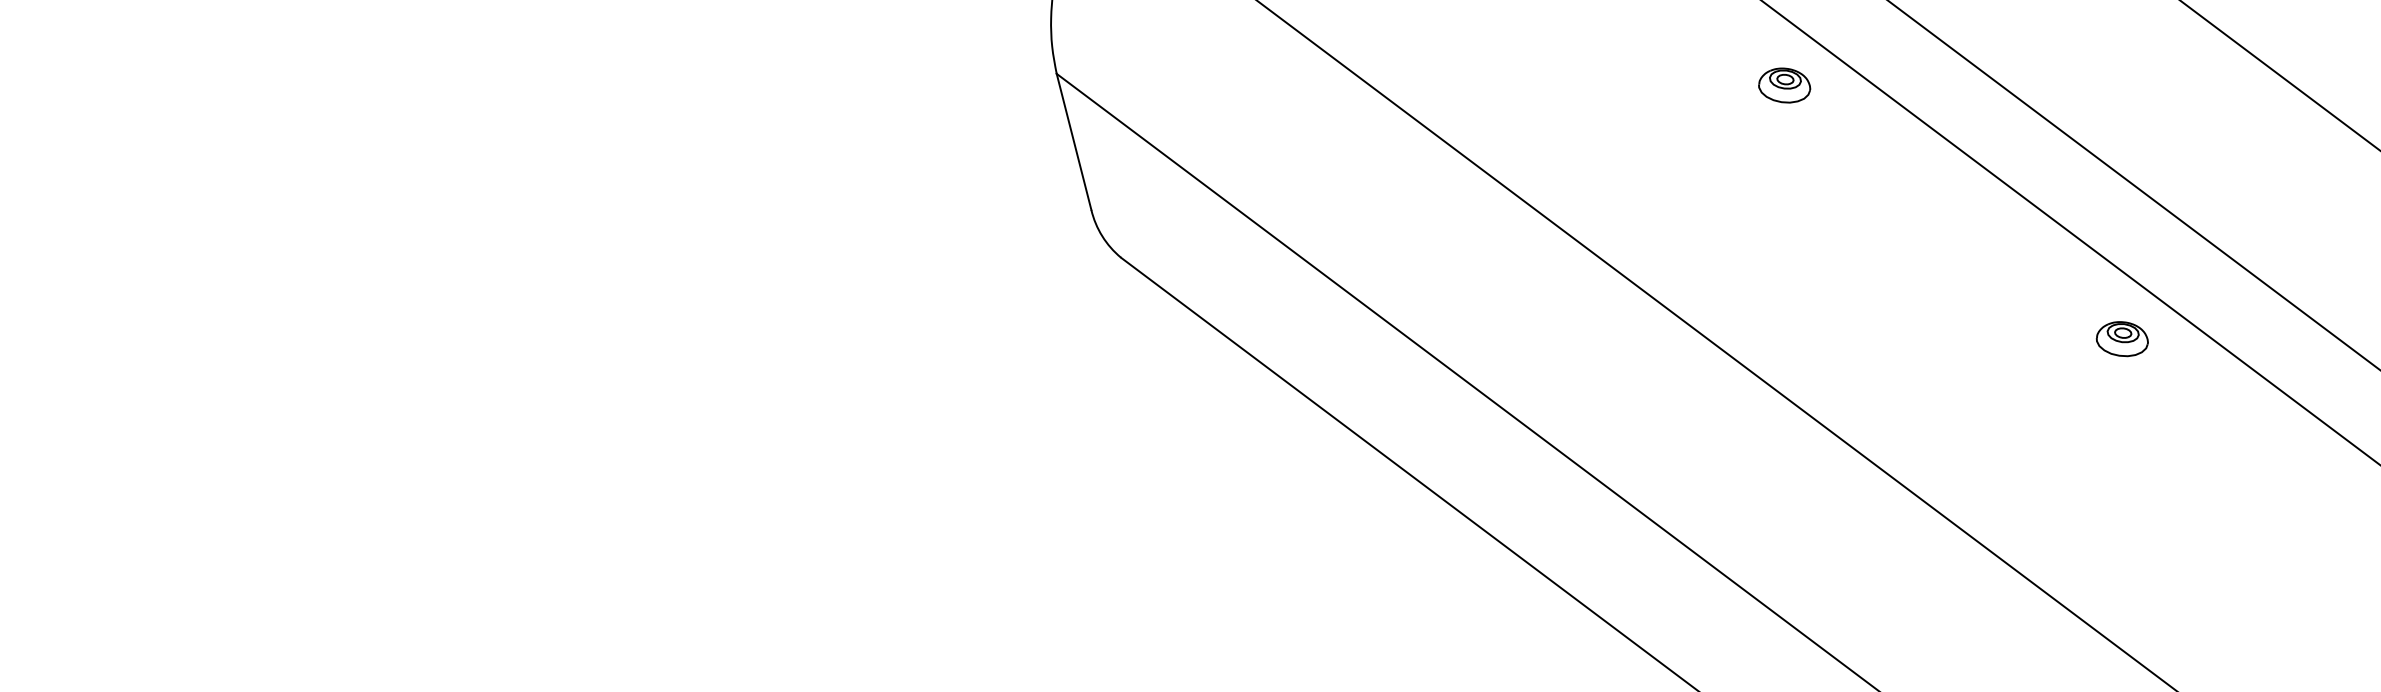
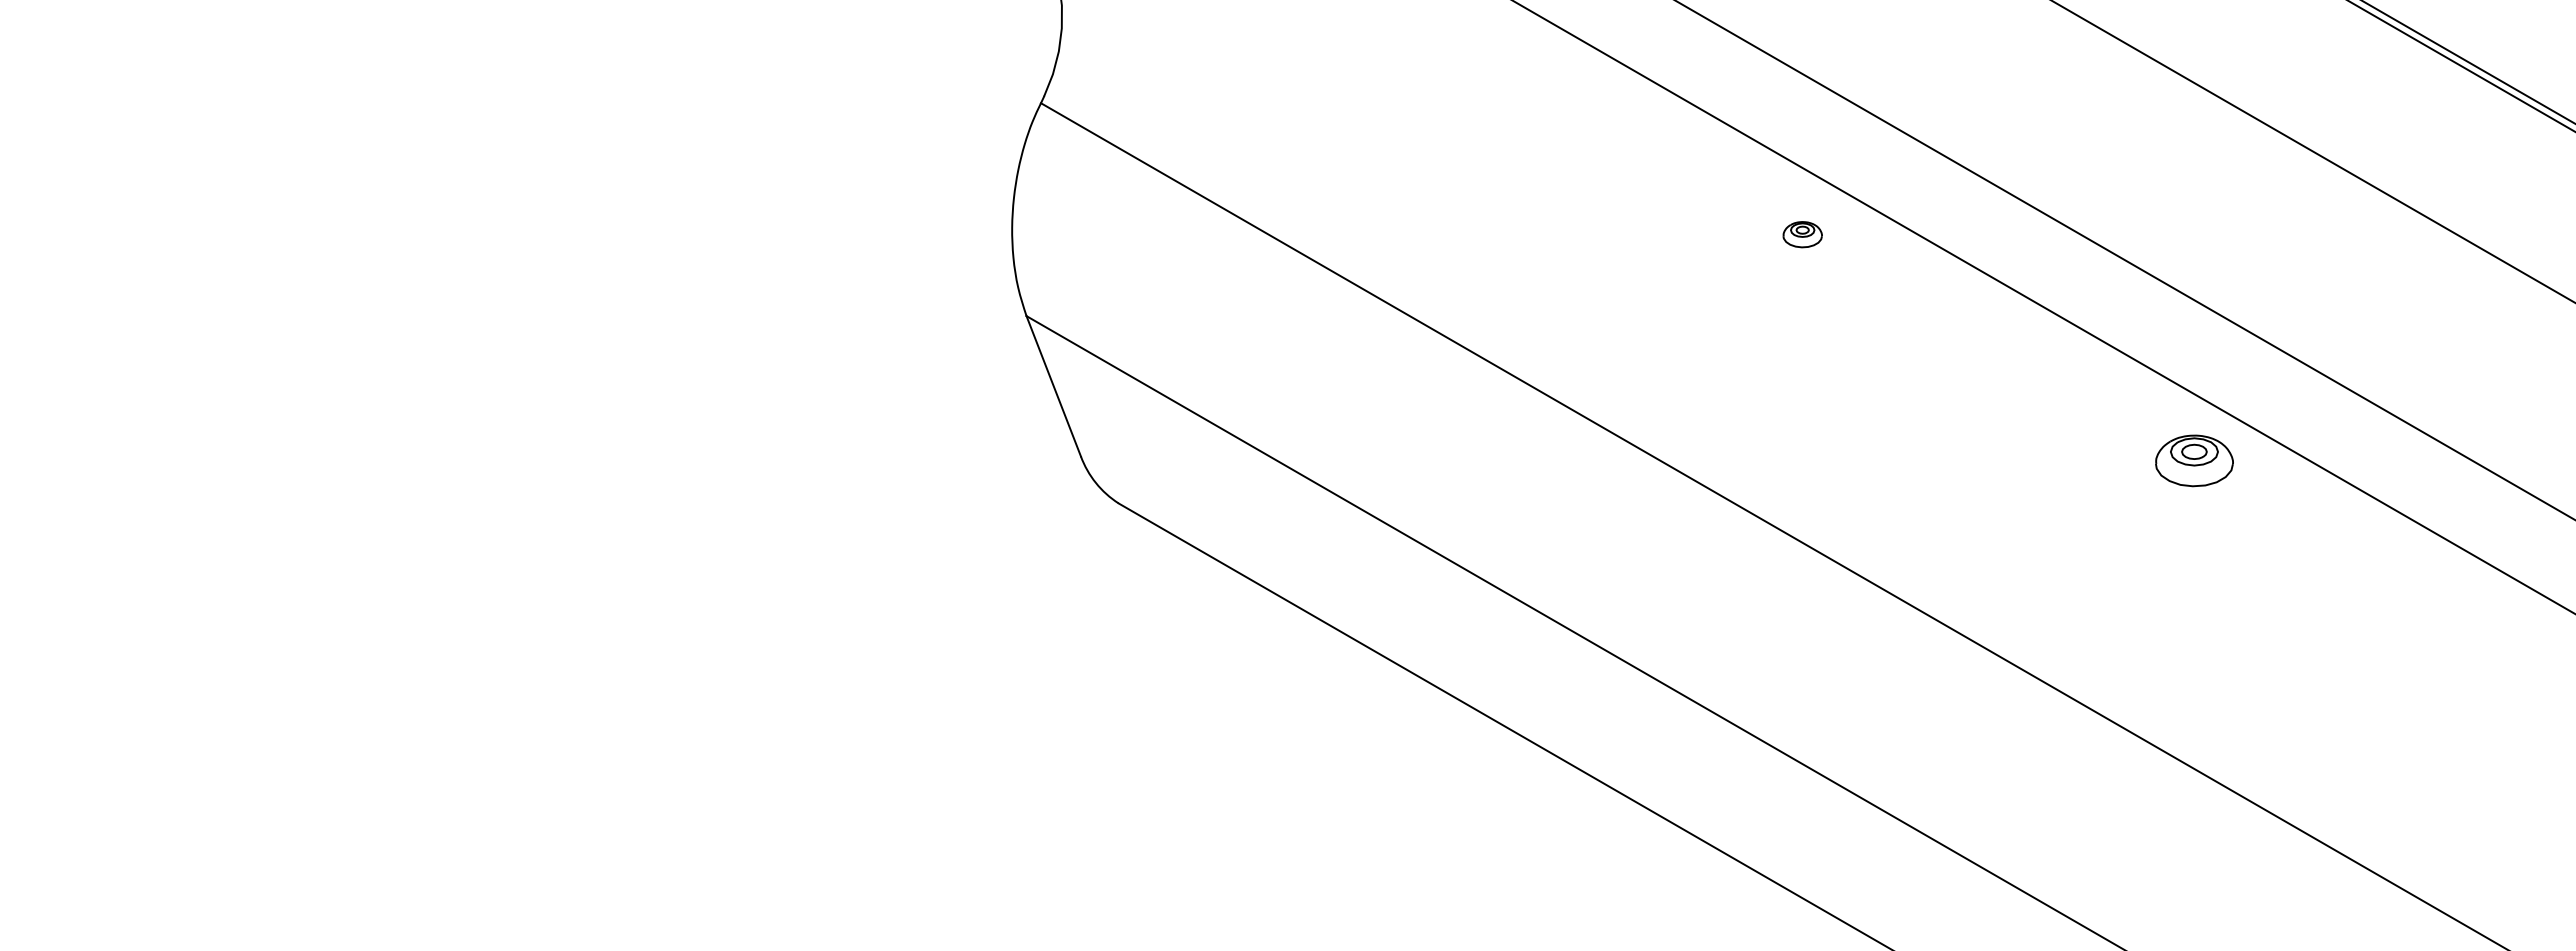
part: (1784, 85) -> (1802, 234), size x0.7
part: (2122, 339) -> (2194, 461), size x1.4

